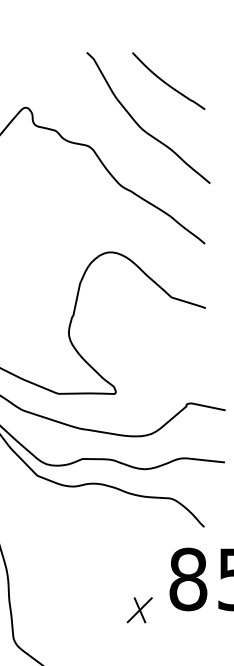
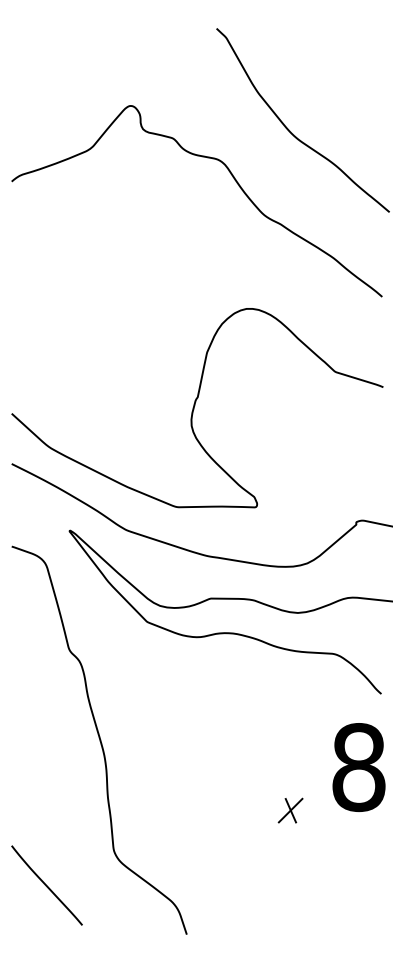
curve: (168, 83) -> (330, 72), removed
part: (139, 610) -> (290, 810), size x0.7

